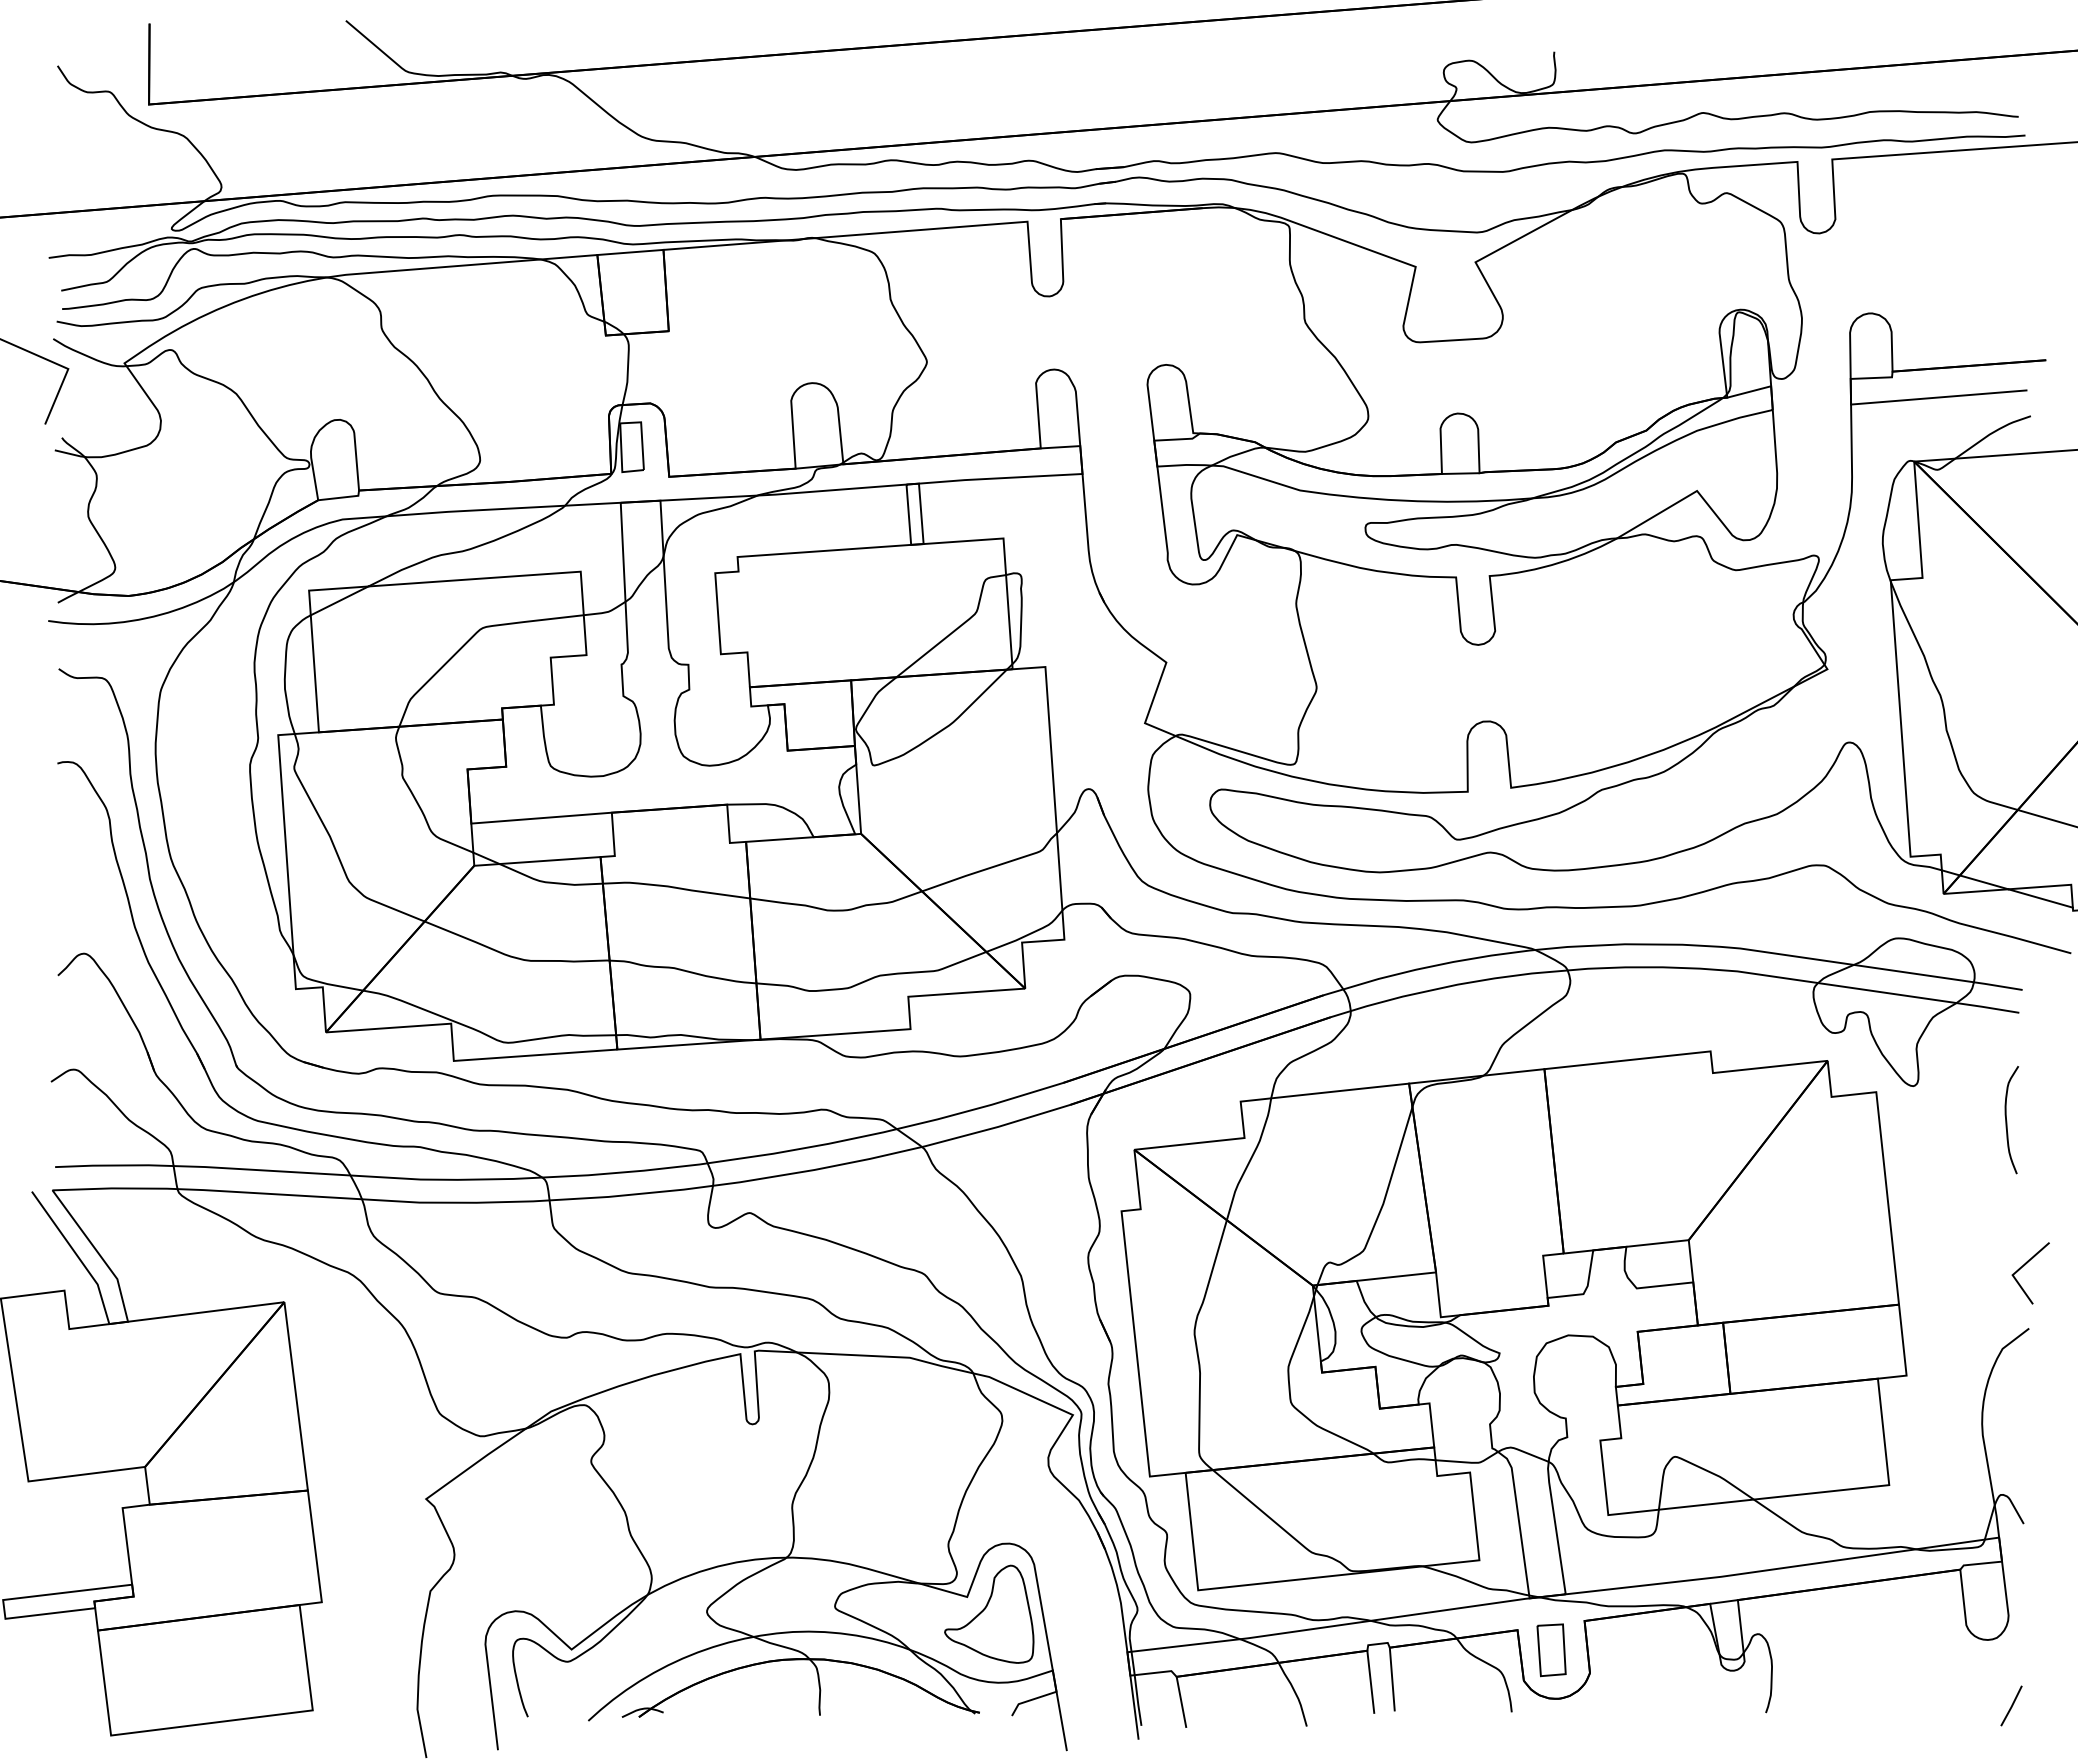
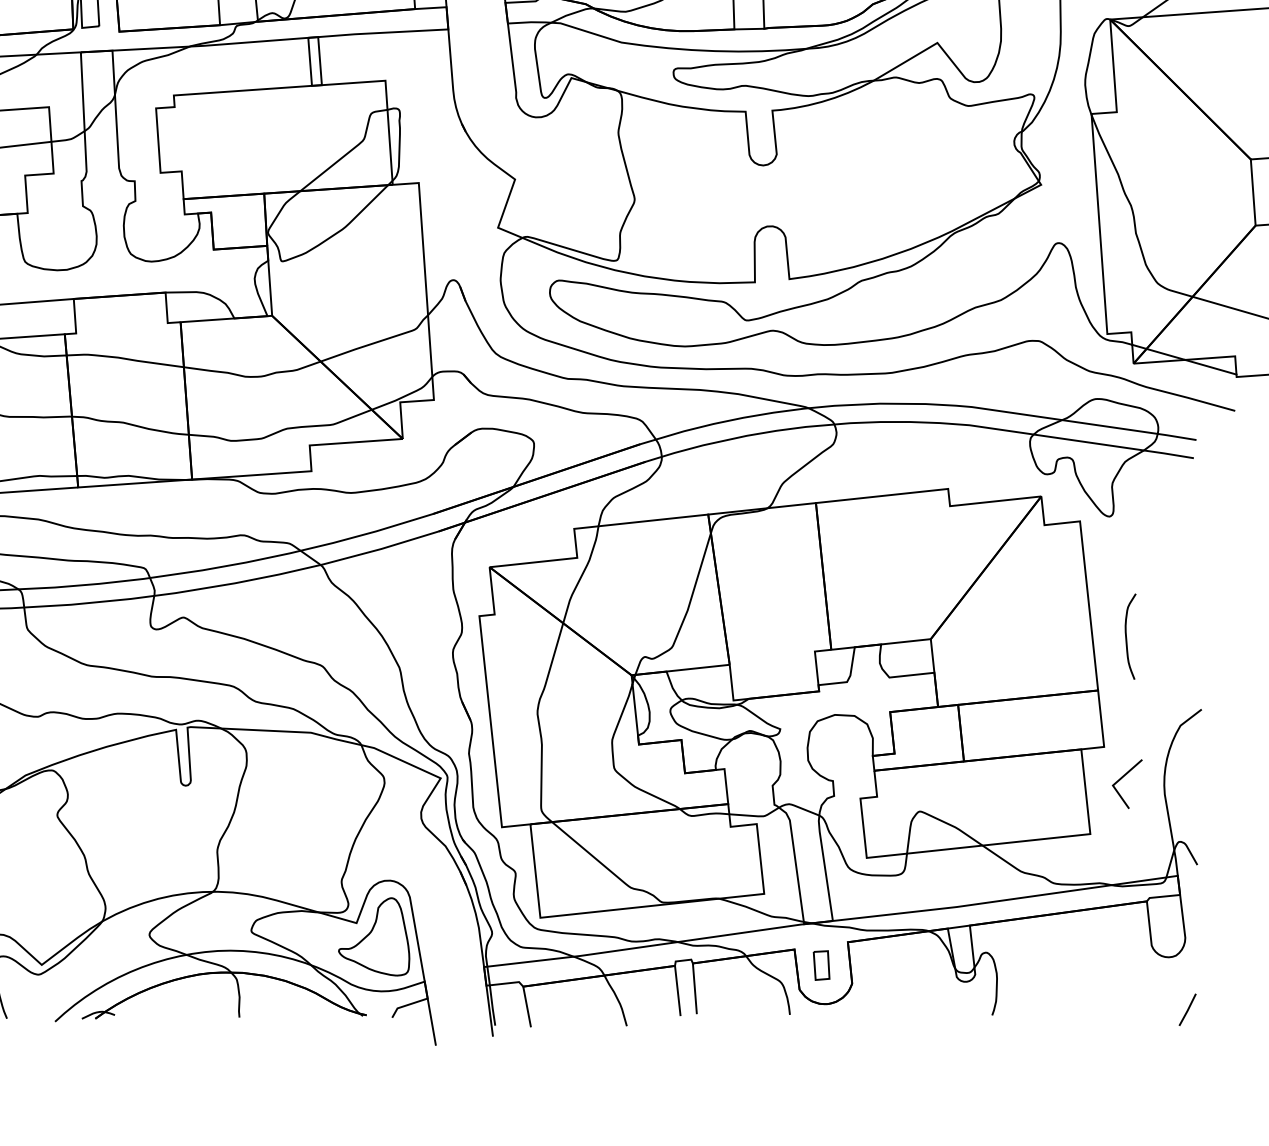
curve: (2007, 1120) -> (1127, 637), moved
line: (2025, 1265) -> (1123, 777), moved
part: (1551, 1650) -> (821, 965), size x0.7

